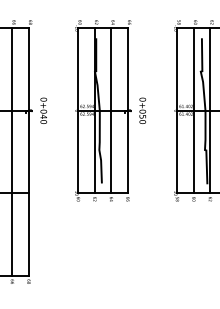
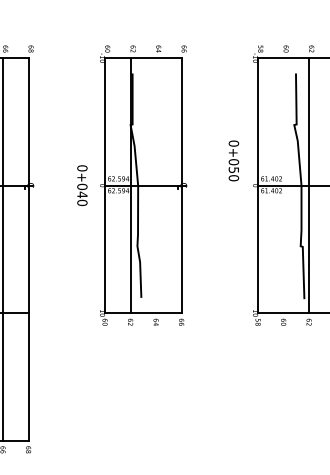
text: (43, 110) -> (81, 185), moved
line: (111, 110) -> (156, 185), removed
text: (142, 110) -> (233, 160), moved
line: (193, 110) -> (282, 185), removed

